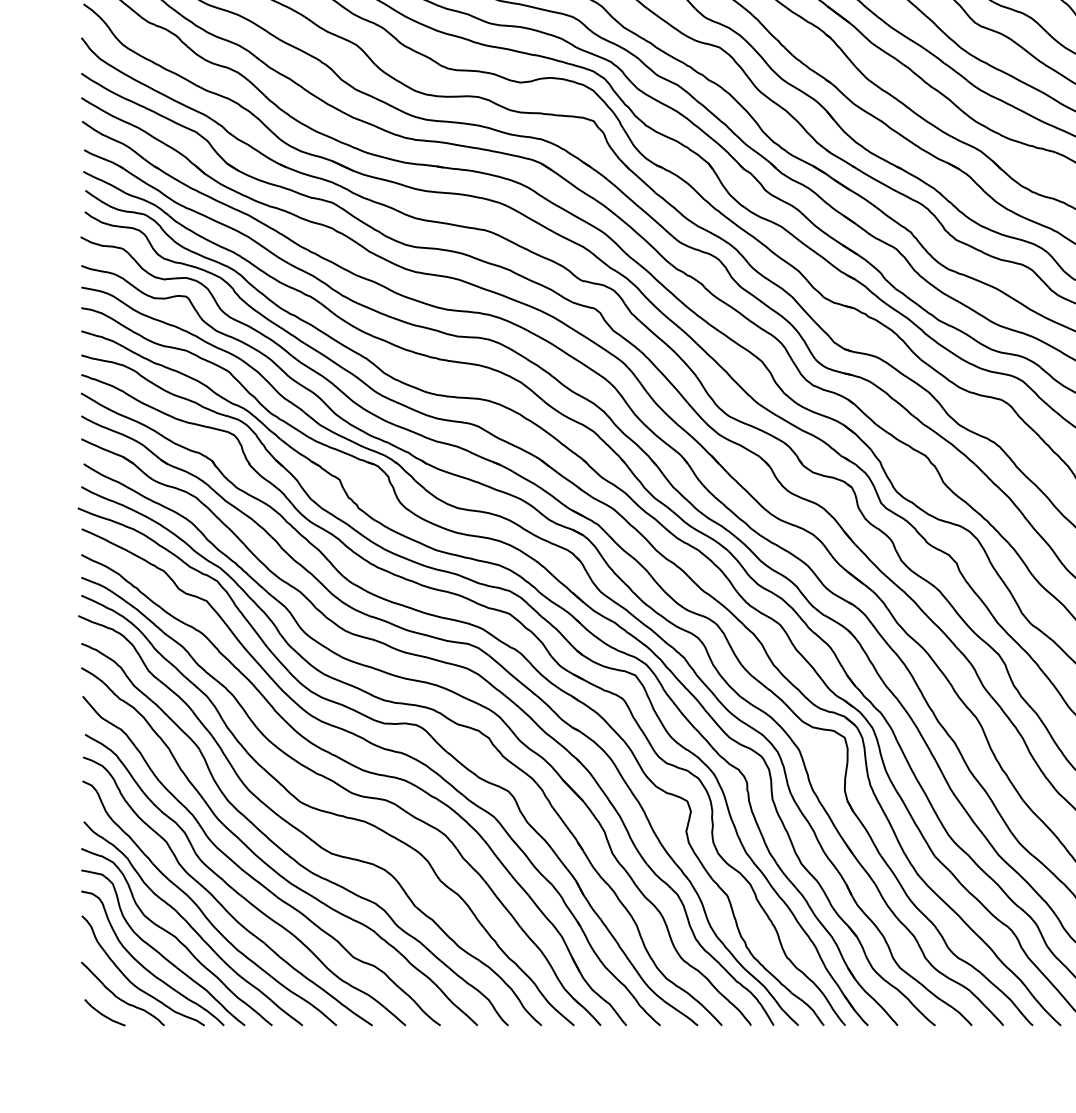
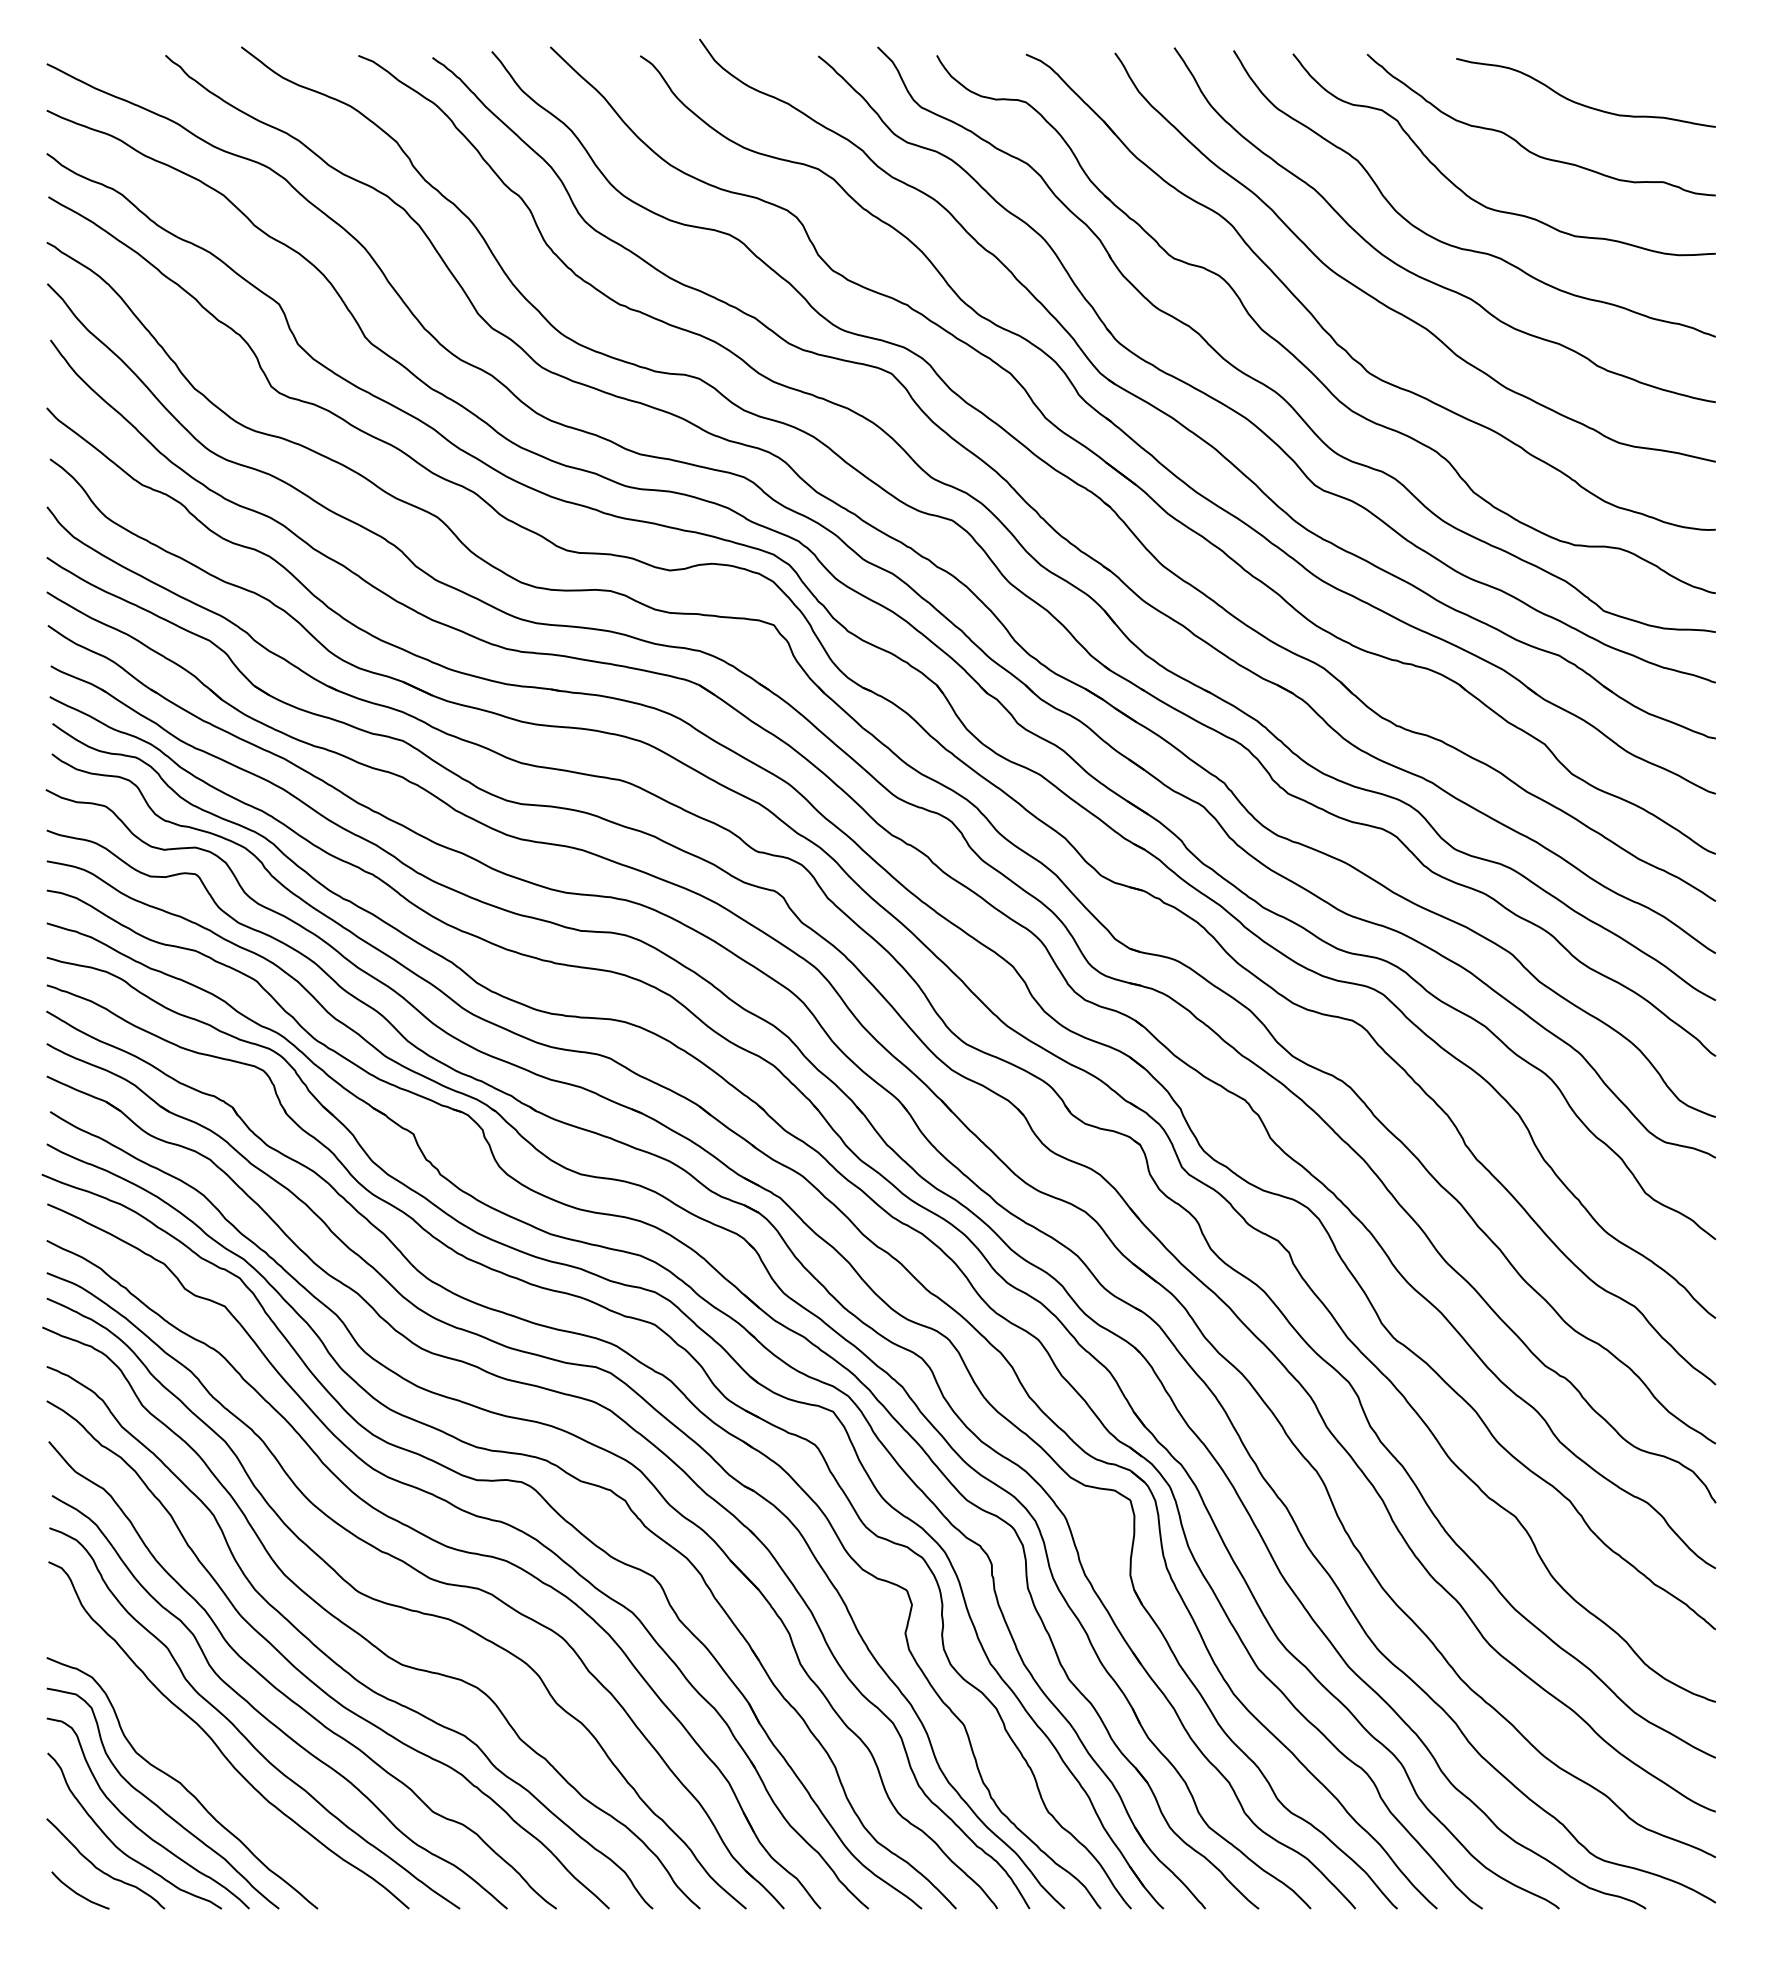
curve: (191, 925) -> (202, 1766), removed

